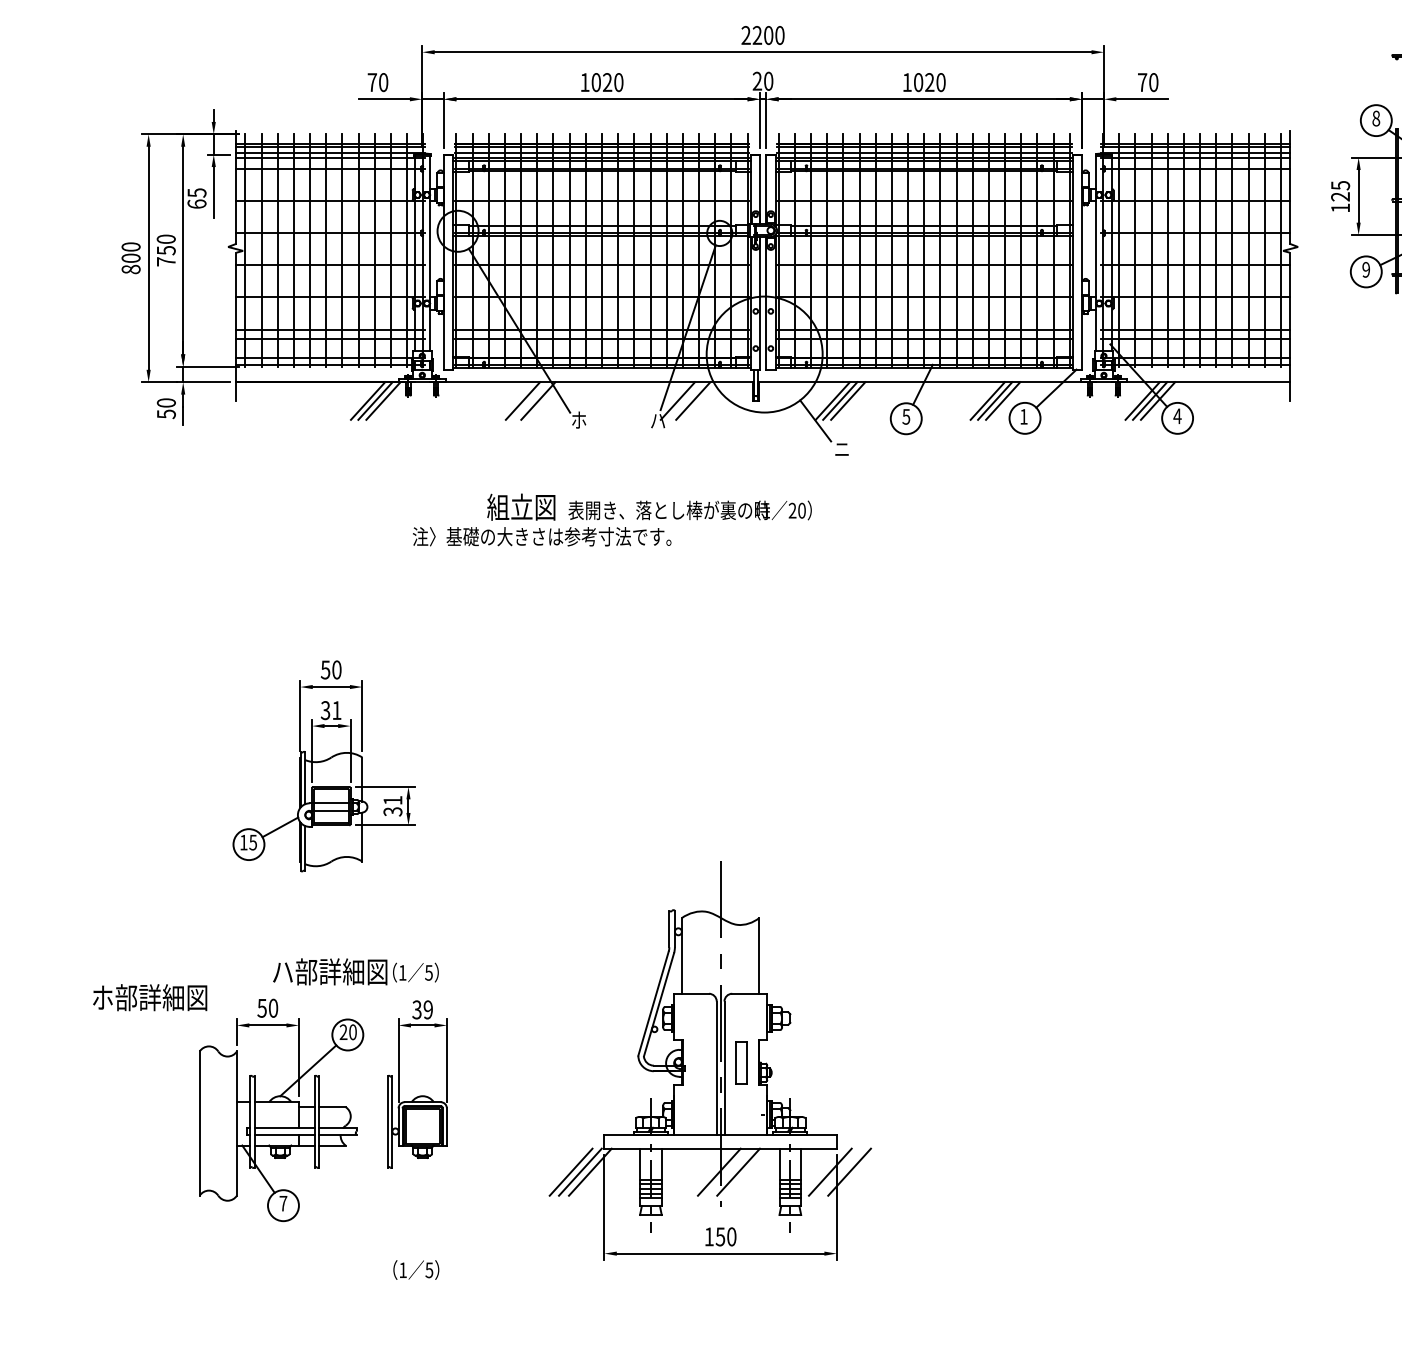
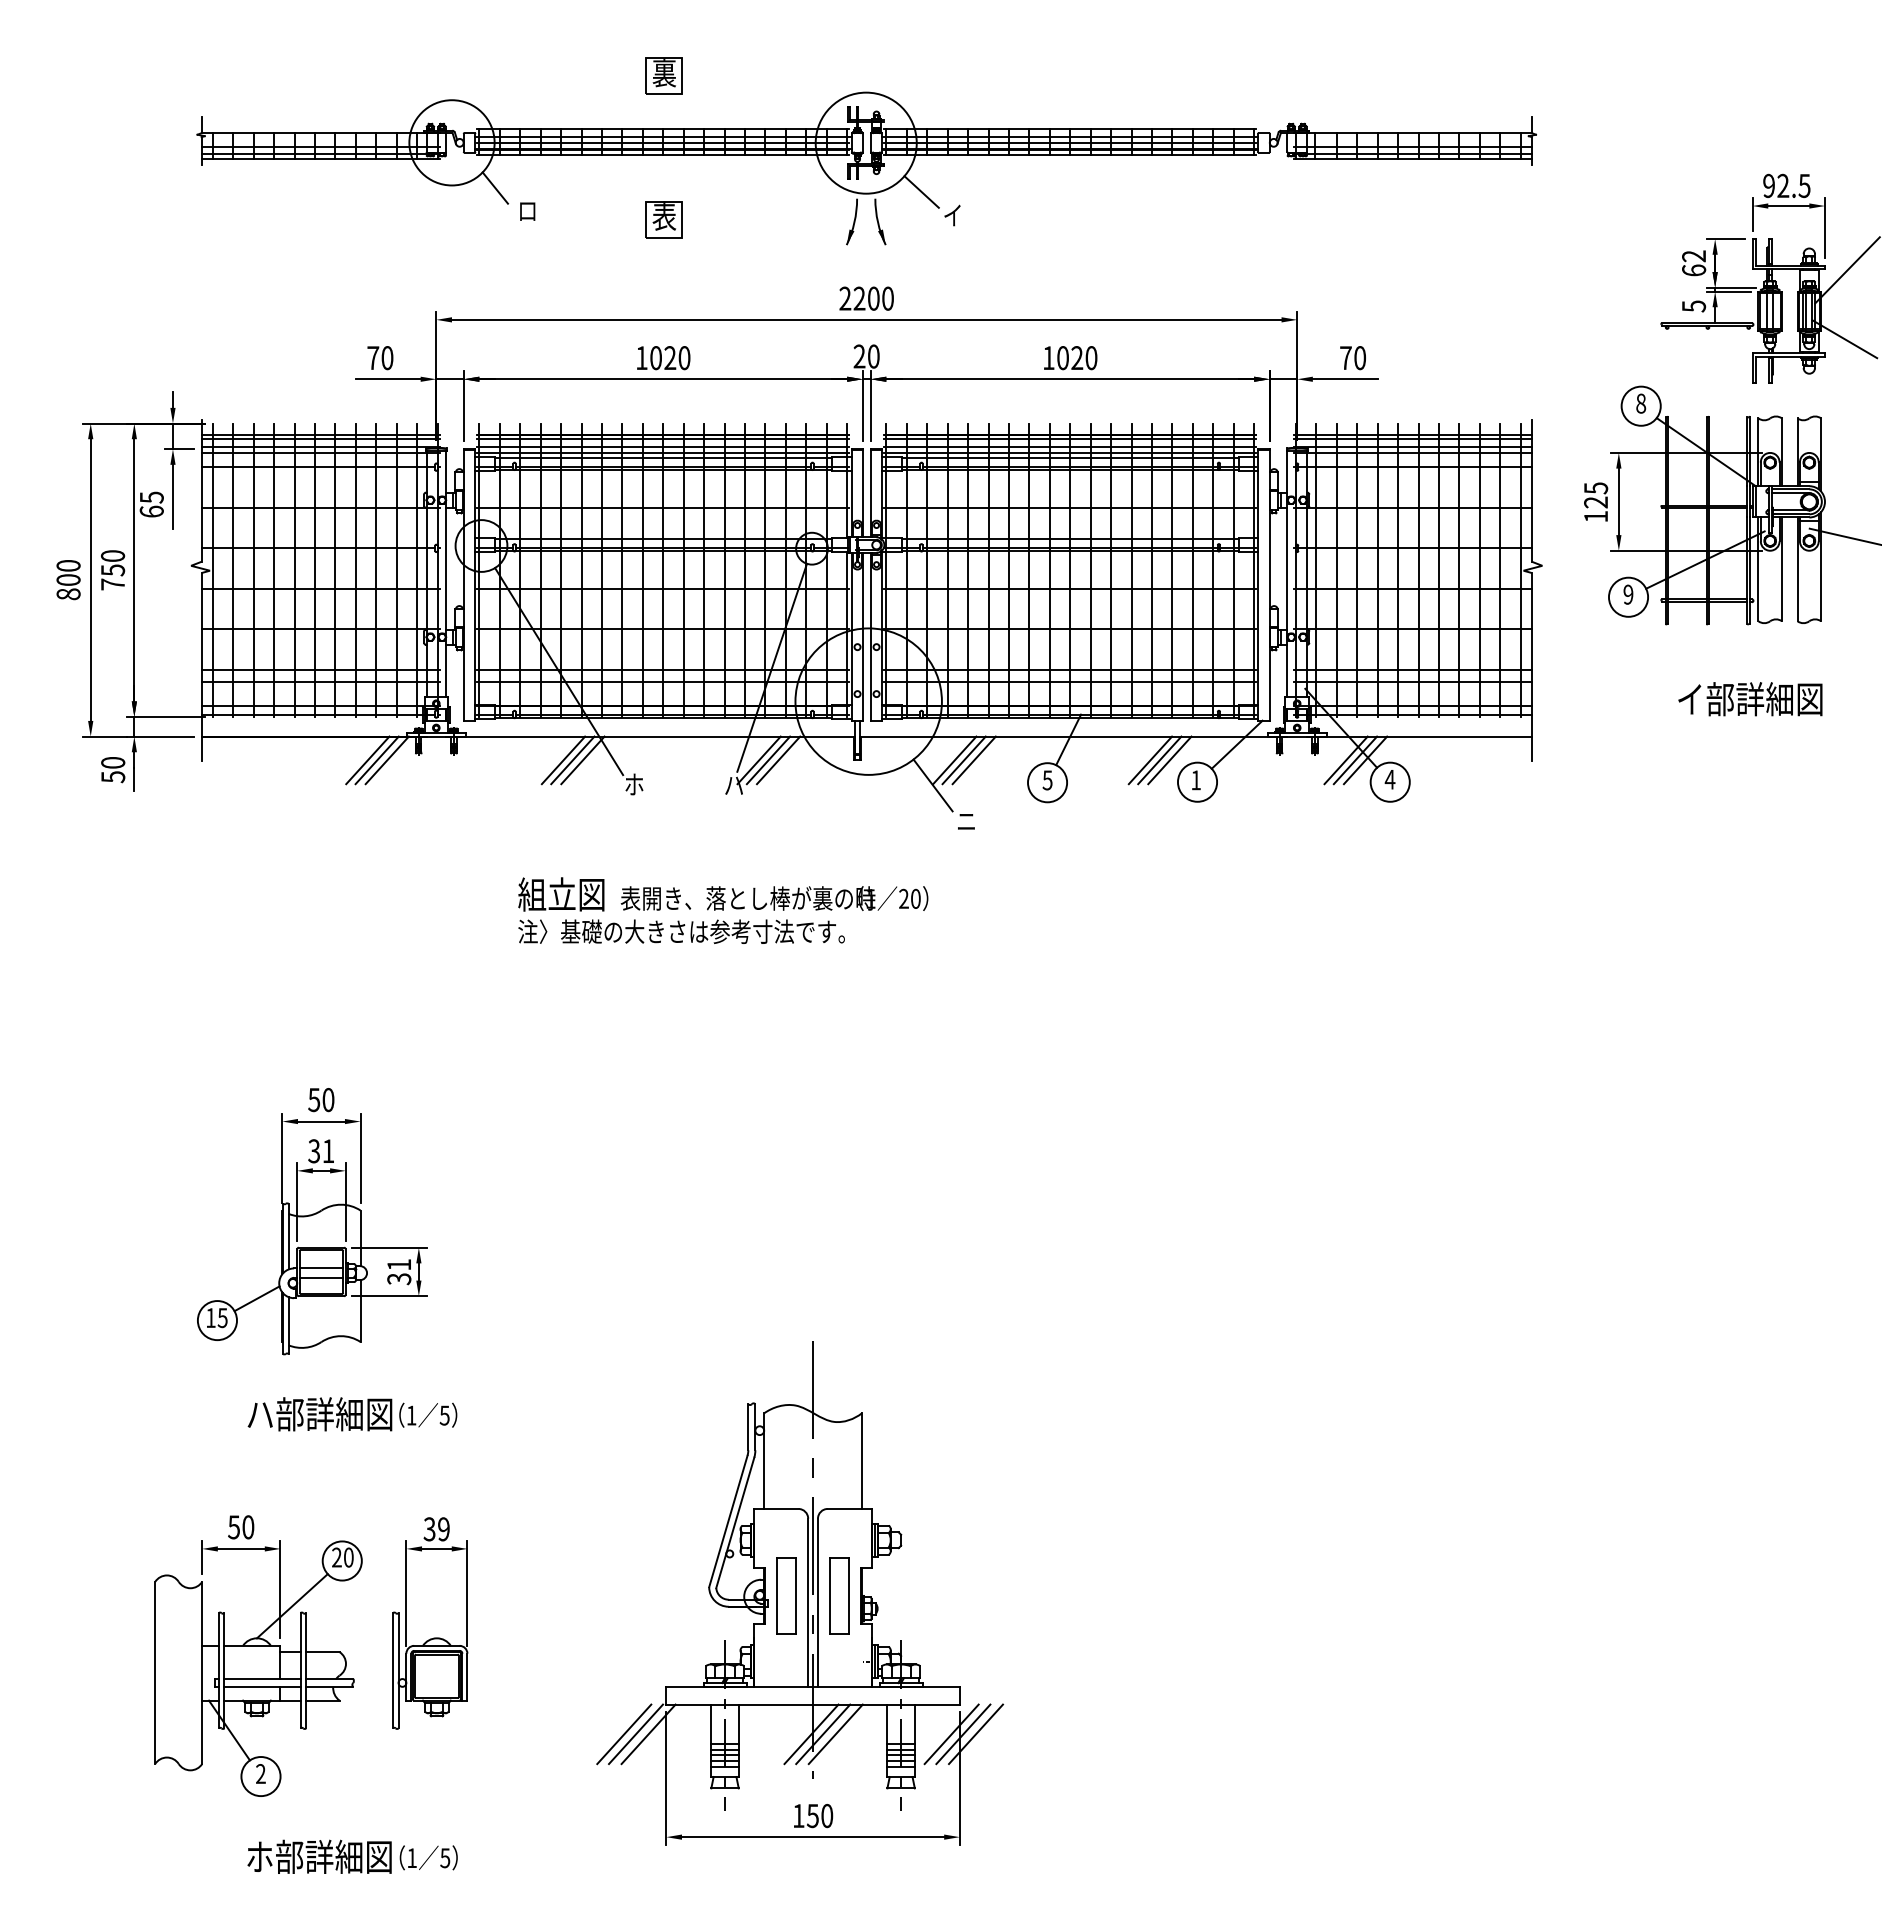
line: (530, 401) -> (572, 760), added
line: (685, 401) -> (768, 760), added
text: (541, 536) -> (681, 931), moved
text: (355, 972) -> (352, 1414), moved
text: (150, 997) -> (319, 1856), moved
part: (699, 1062) -> (786, 1595), added
part: (741, 1062) -> (839, 1595), size x1.43
line: (728, 1172) -> (823, 1734), added
line: (839, 1172) -> (963, 1734), added
text: (283, 1203) -> (260, 1773), 7 -> 2

